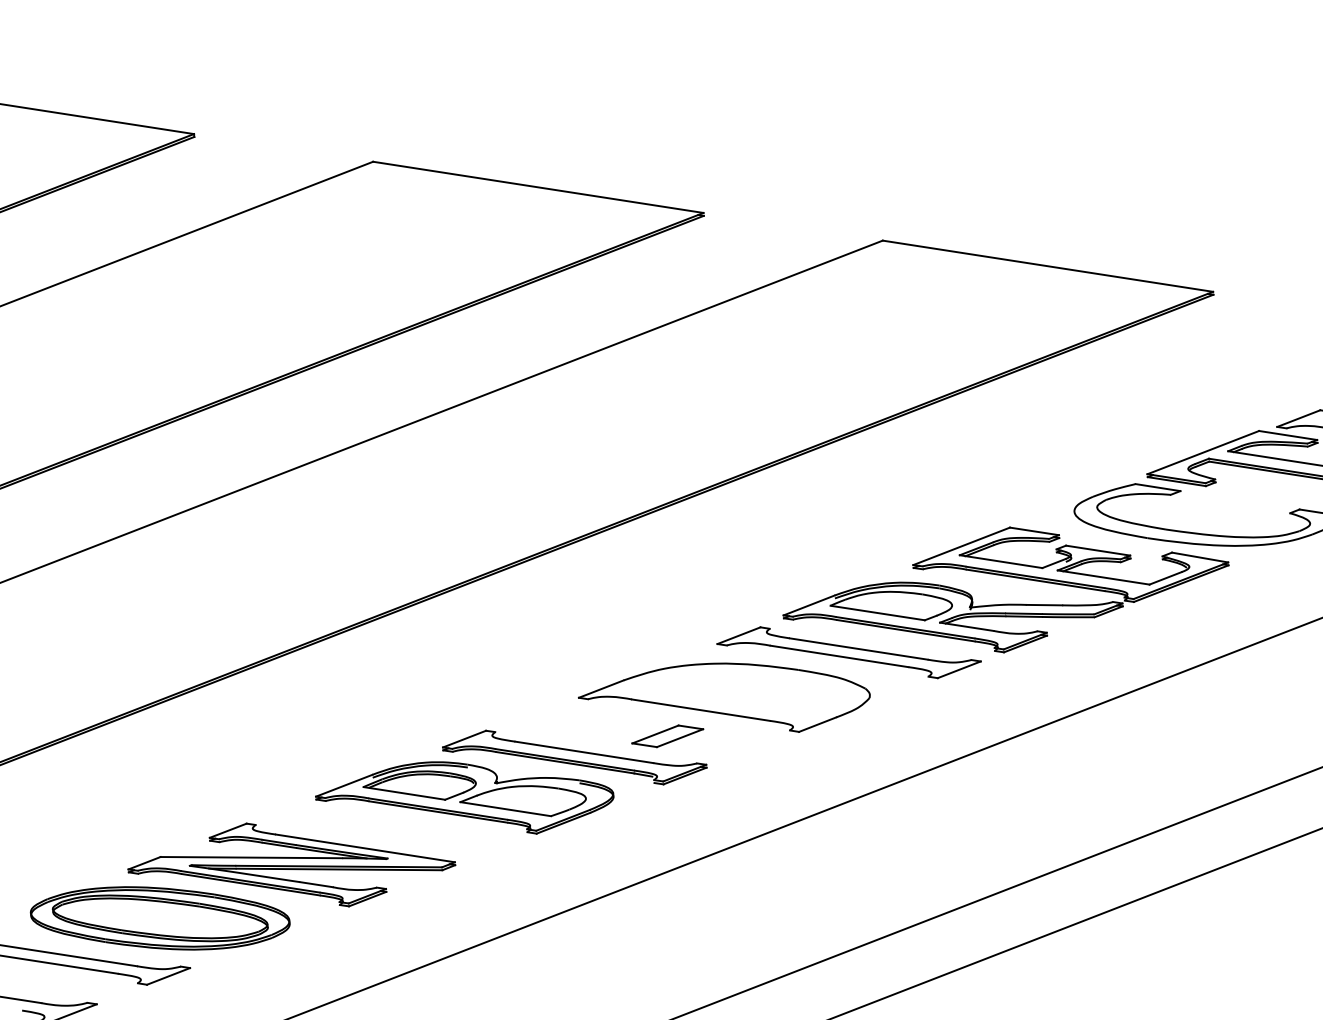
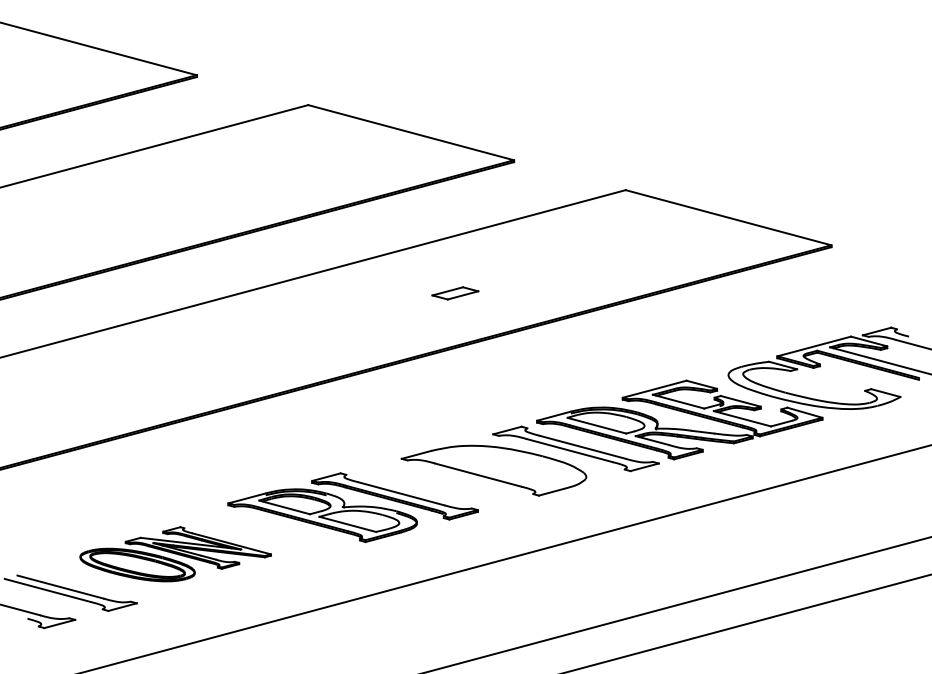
part: (667, 736) -> (455, 293), moved
part: (241, 883) -> (175, 553), size x0.7

